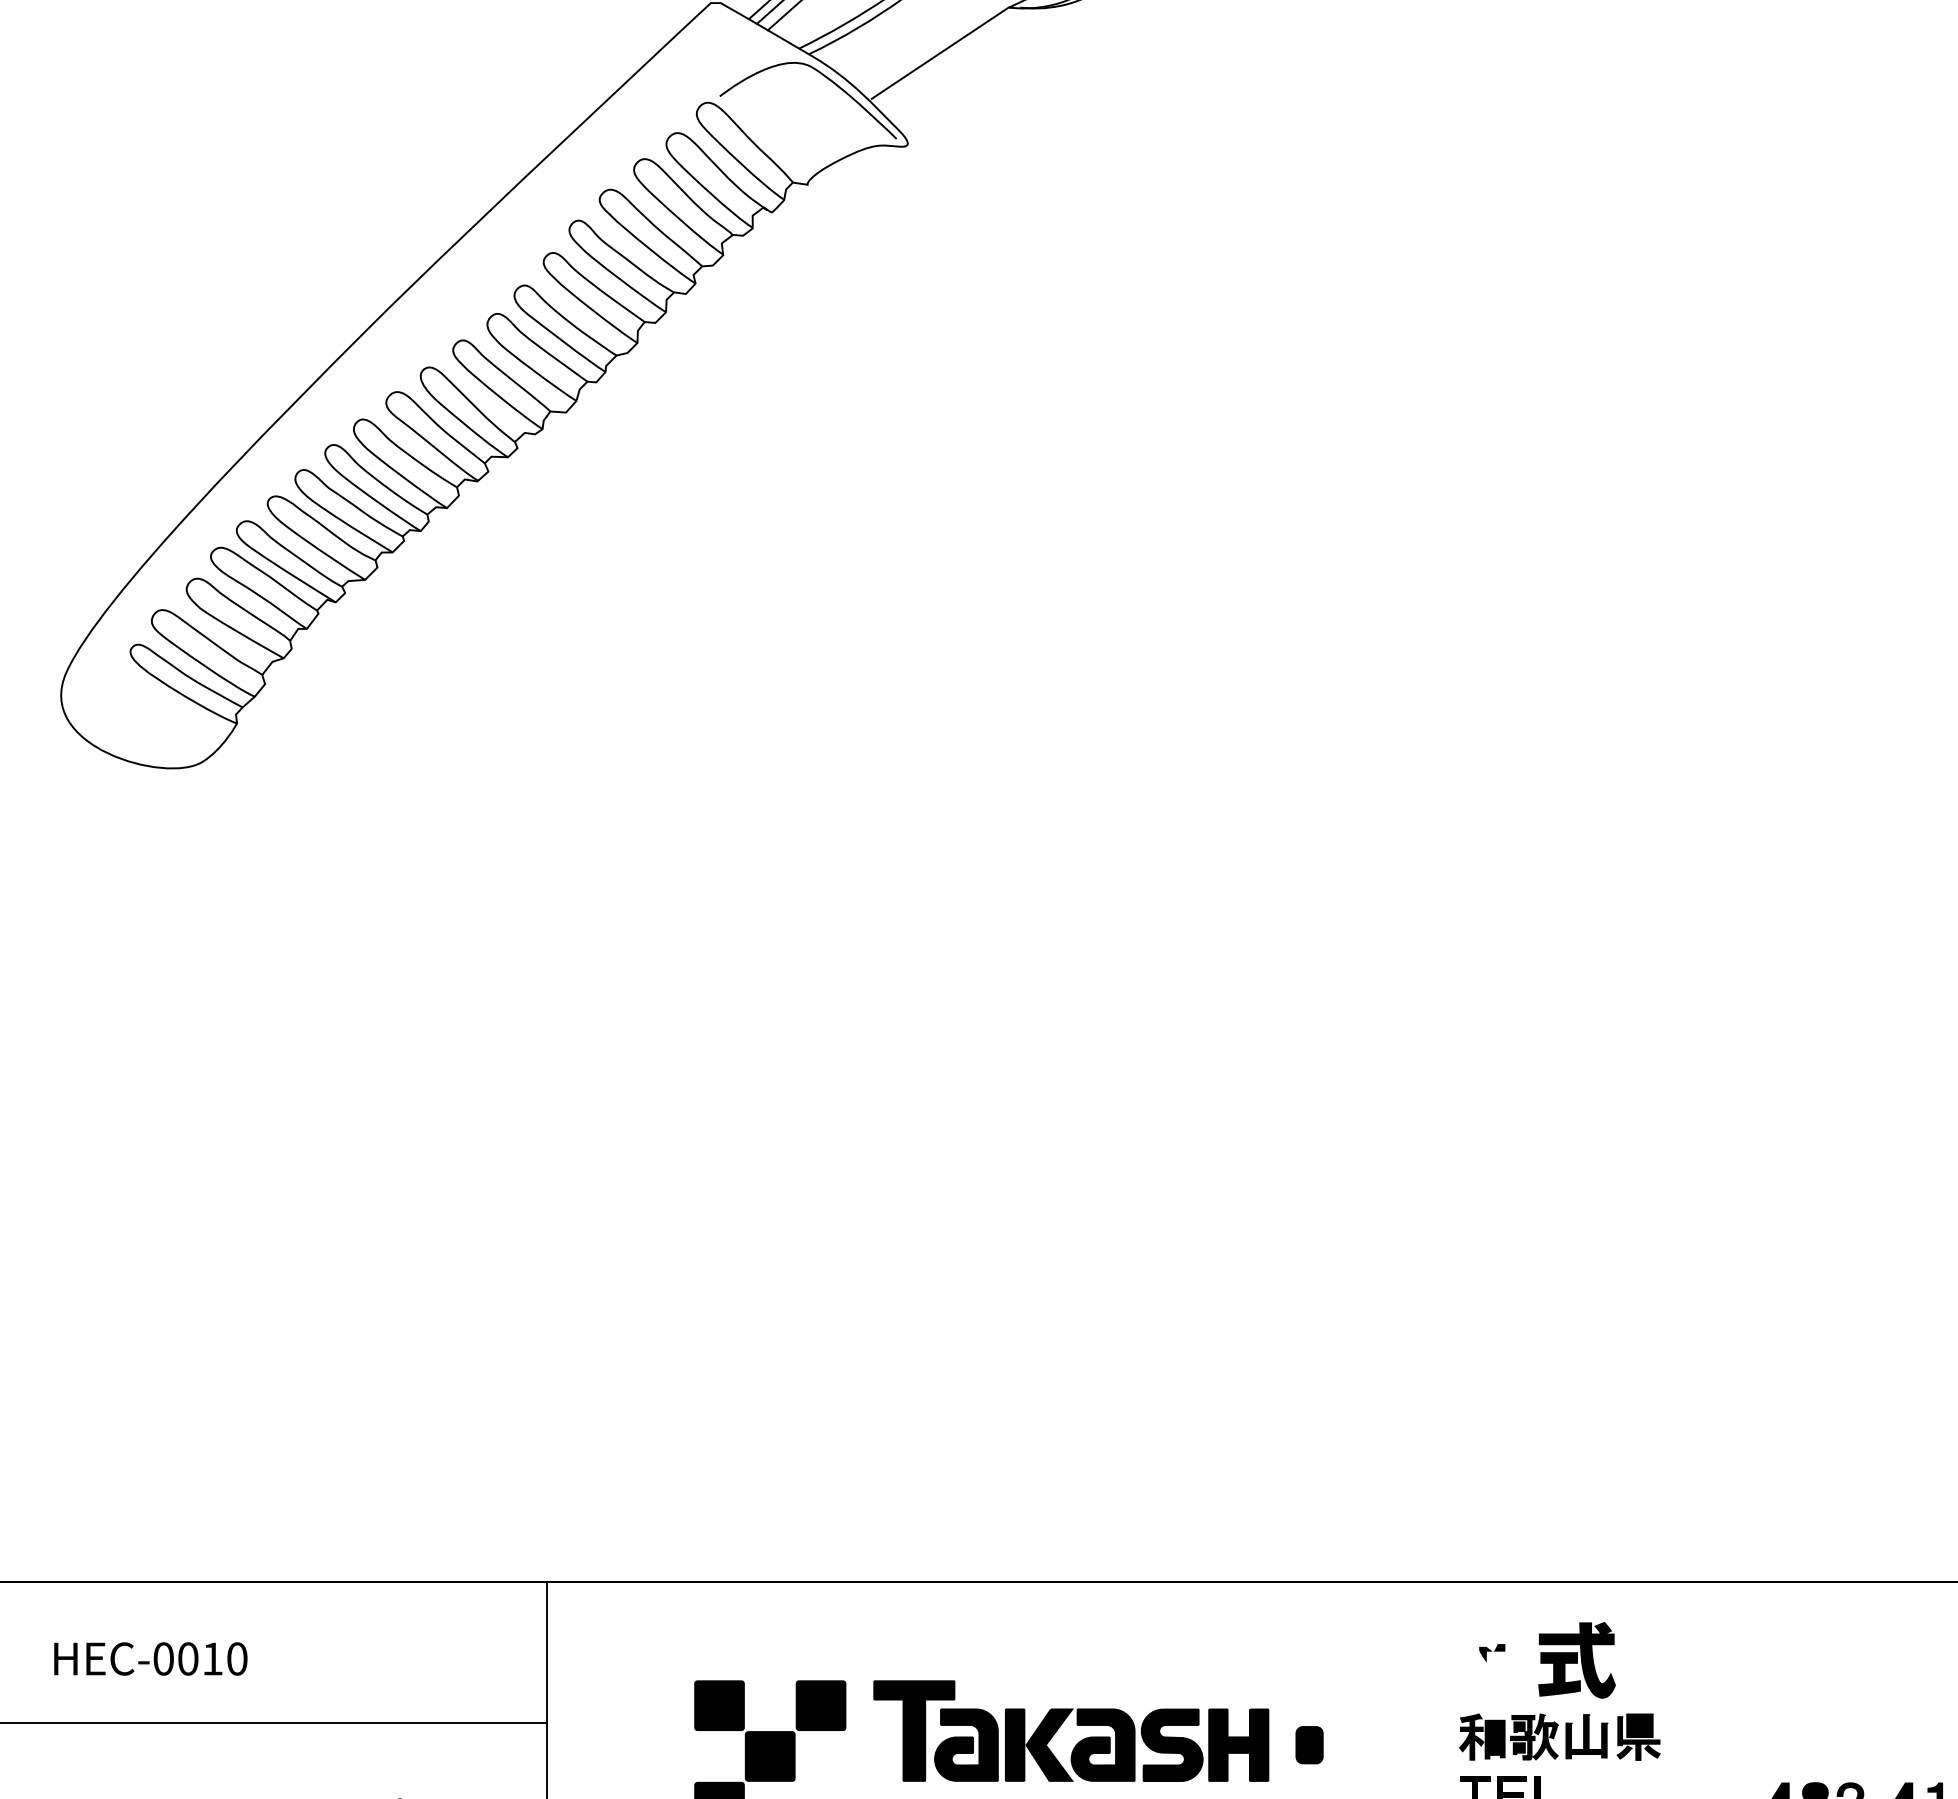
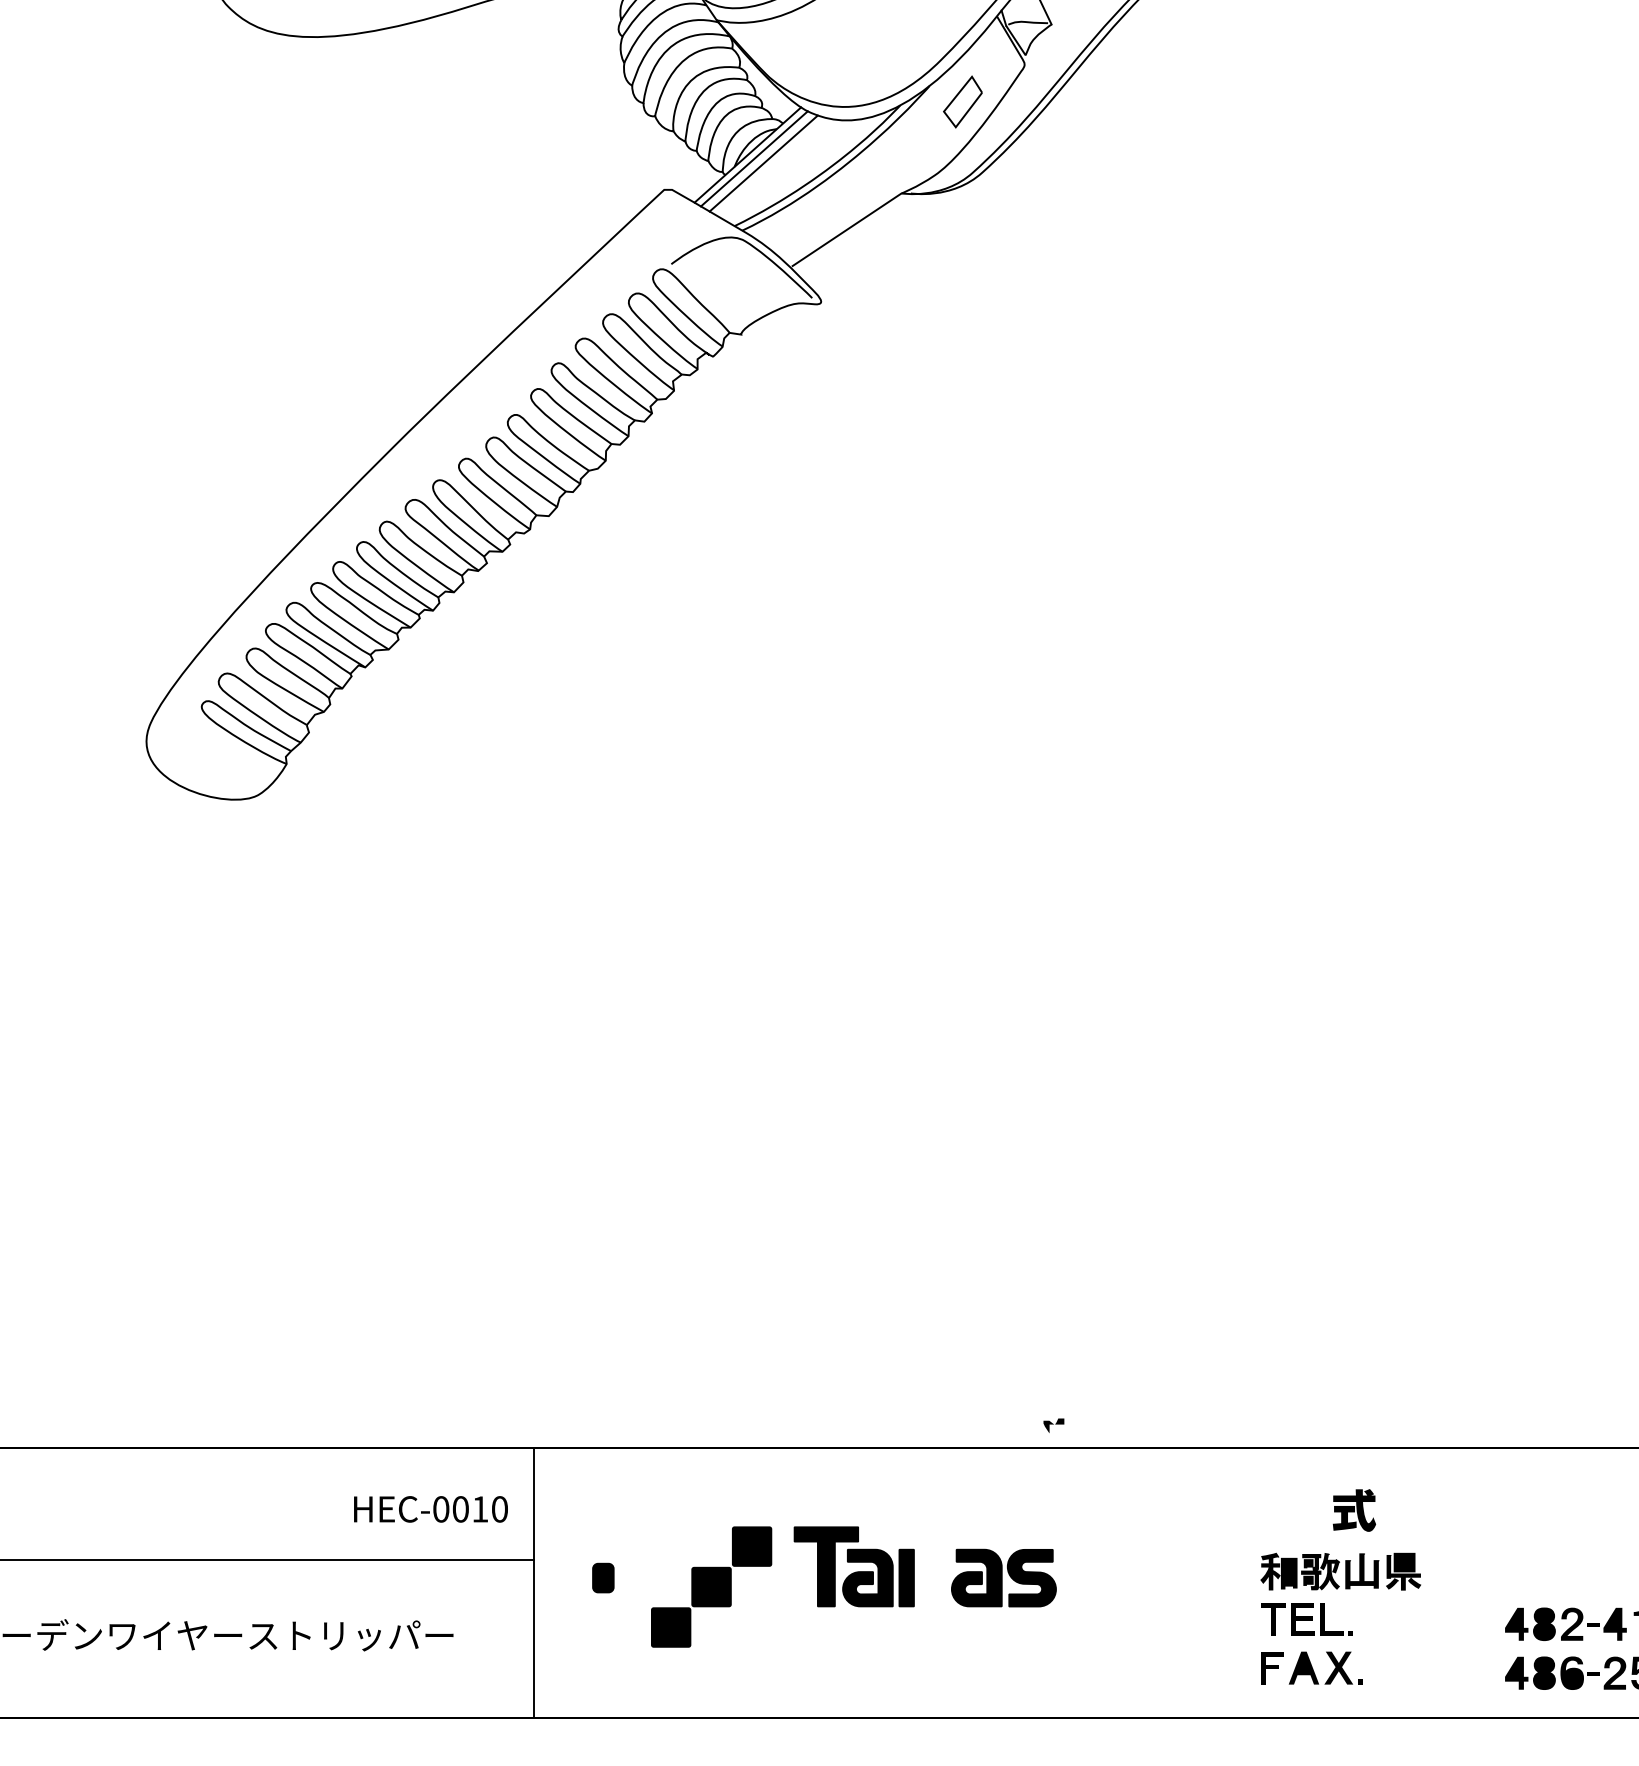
part: (1491, 1652) -> (1053, 1425), moved
part: (150, 1659) -> (430, 1509), moved
part: (1577, 1660) -> (1354, 1510), size x0.7
fill: (718, 1705) -> (670, 1546), removed
fill: (1048, 1744) -> (933, 1577), removed
fill: (1238, 1744) -> (1084, 1577), removed
part: (1309, 1744) -> (603, 1577), moved

